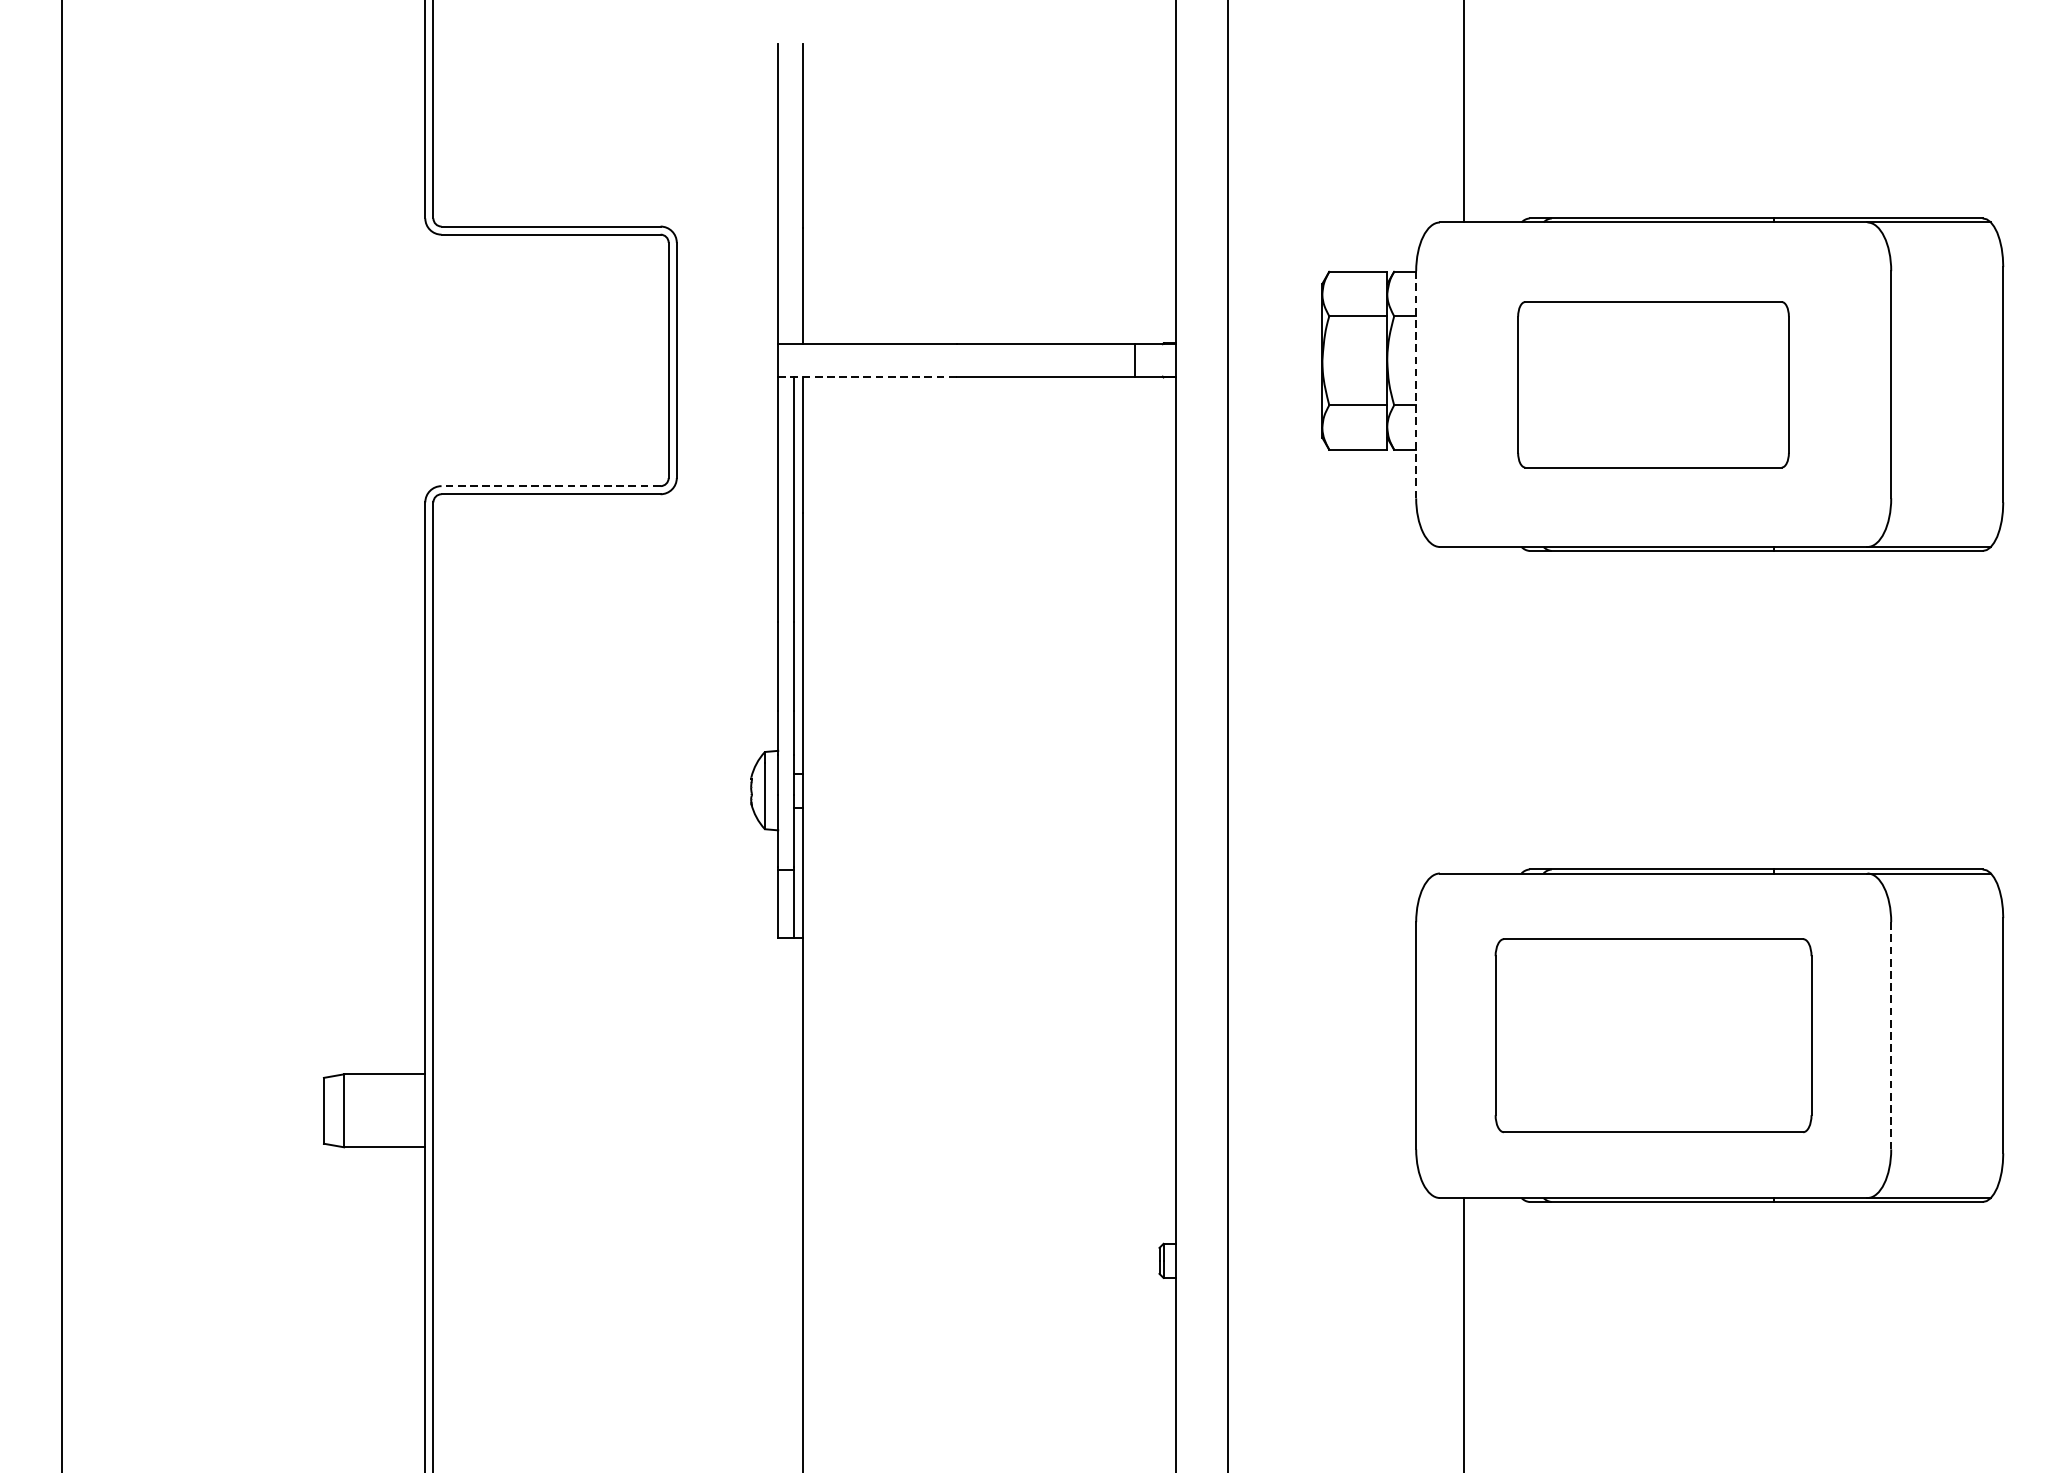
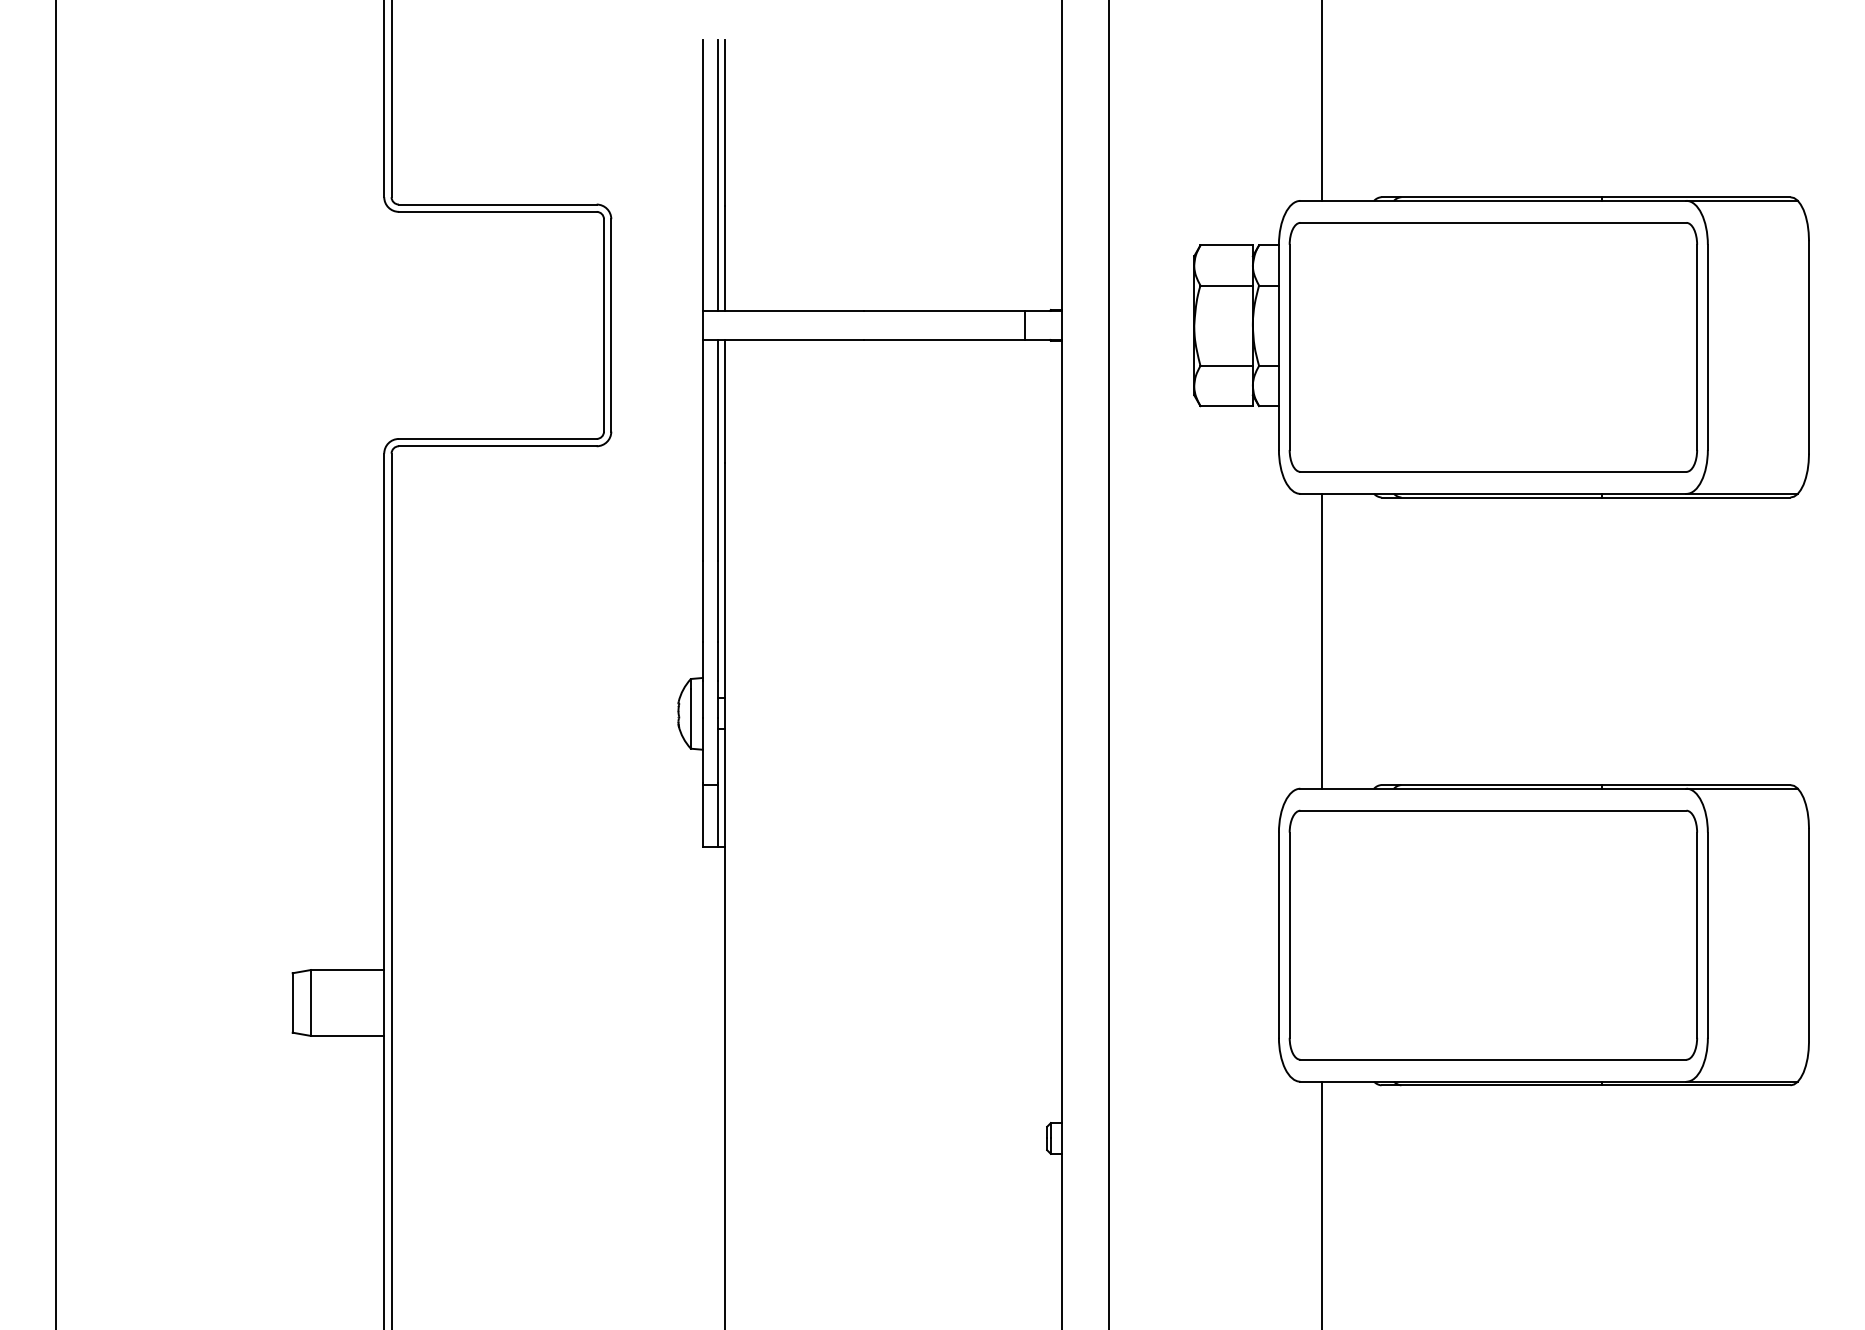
line: (794, 193) -> (717, 174), added
line: (867, 377) -> (783, 340), dashed -> solid
line: (1415, 384) -> (1278, 347), dashed -> solid
part: (1652, 384) -> (1492, 347), size x1.67
line: (550, 485) -> (497, 438), dashed -> solid
line: (1463, 709) -> (1321, 640), added
part: (1652, 1034) -> (1492, 934), size x1.43
line: (1890, 1036) -> (1707, 935), dashed -> solid

